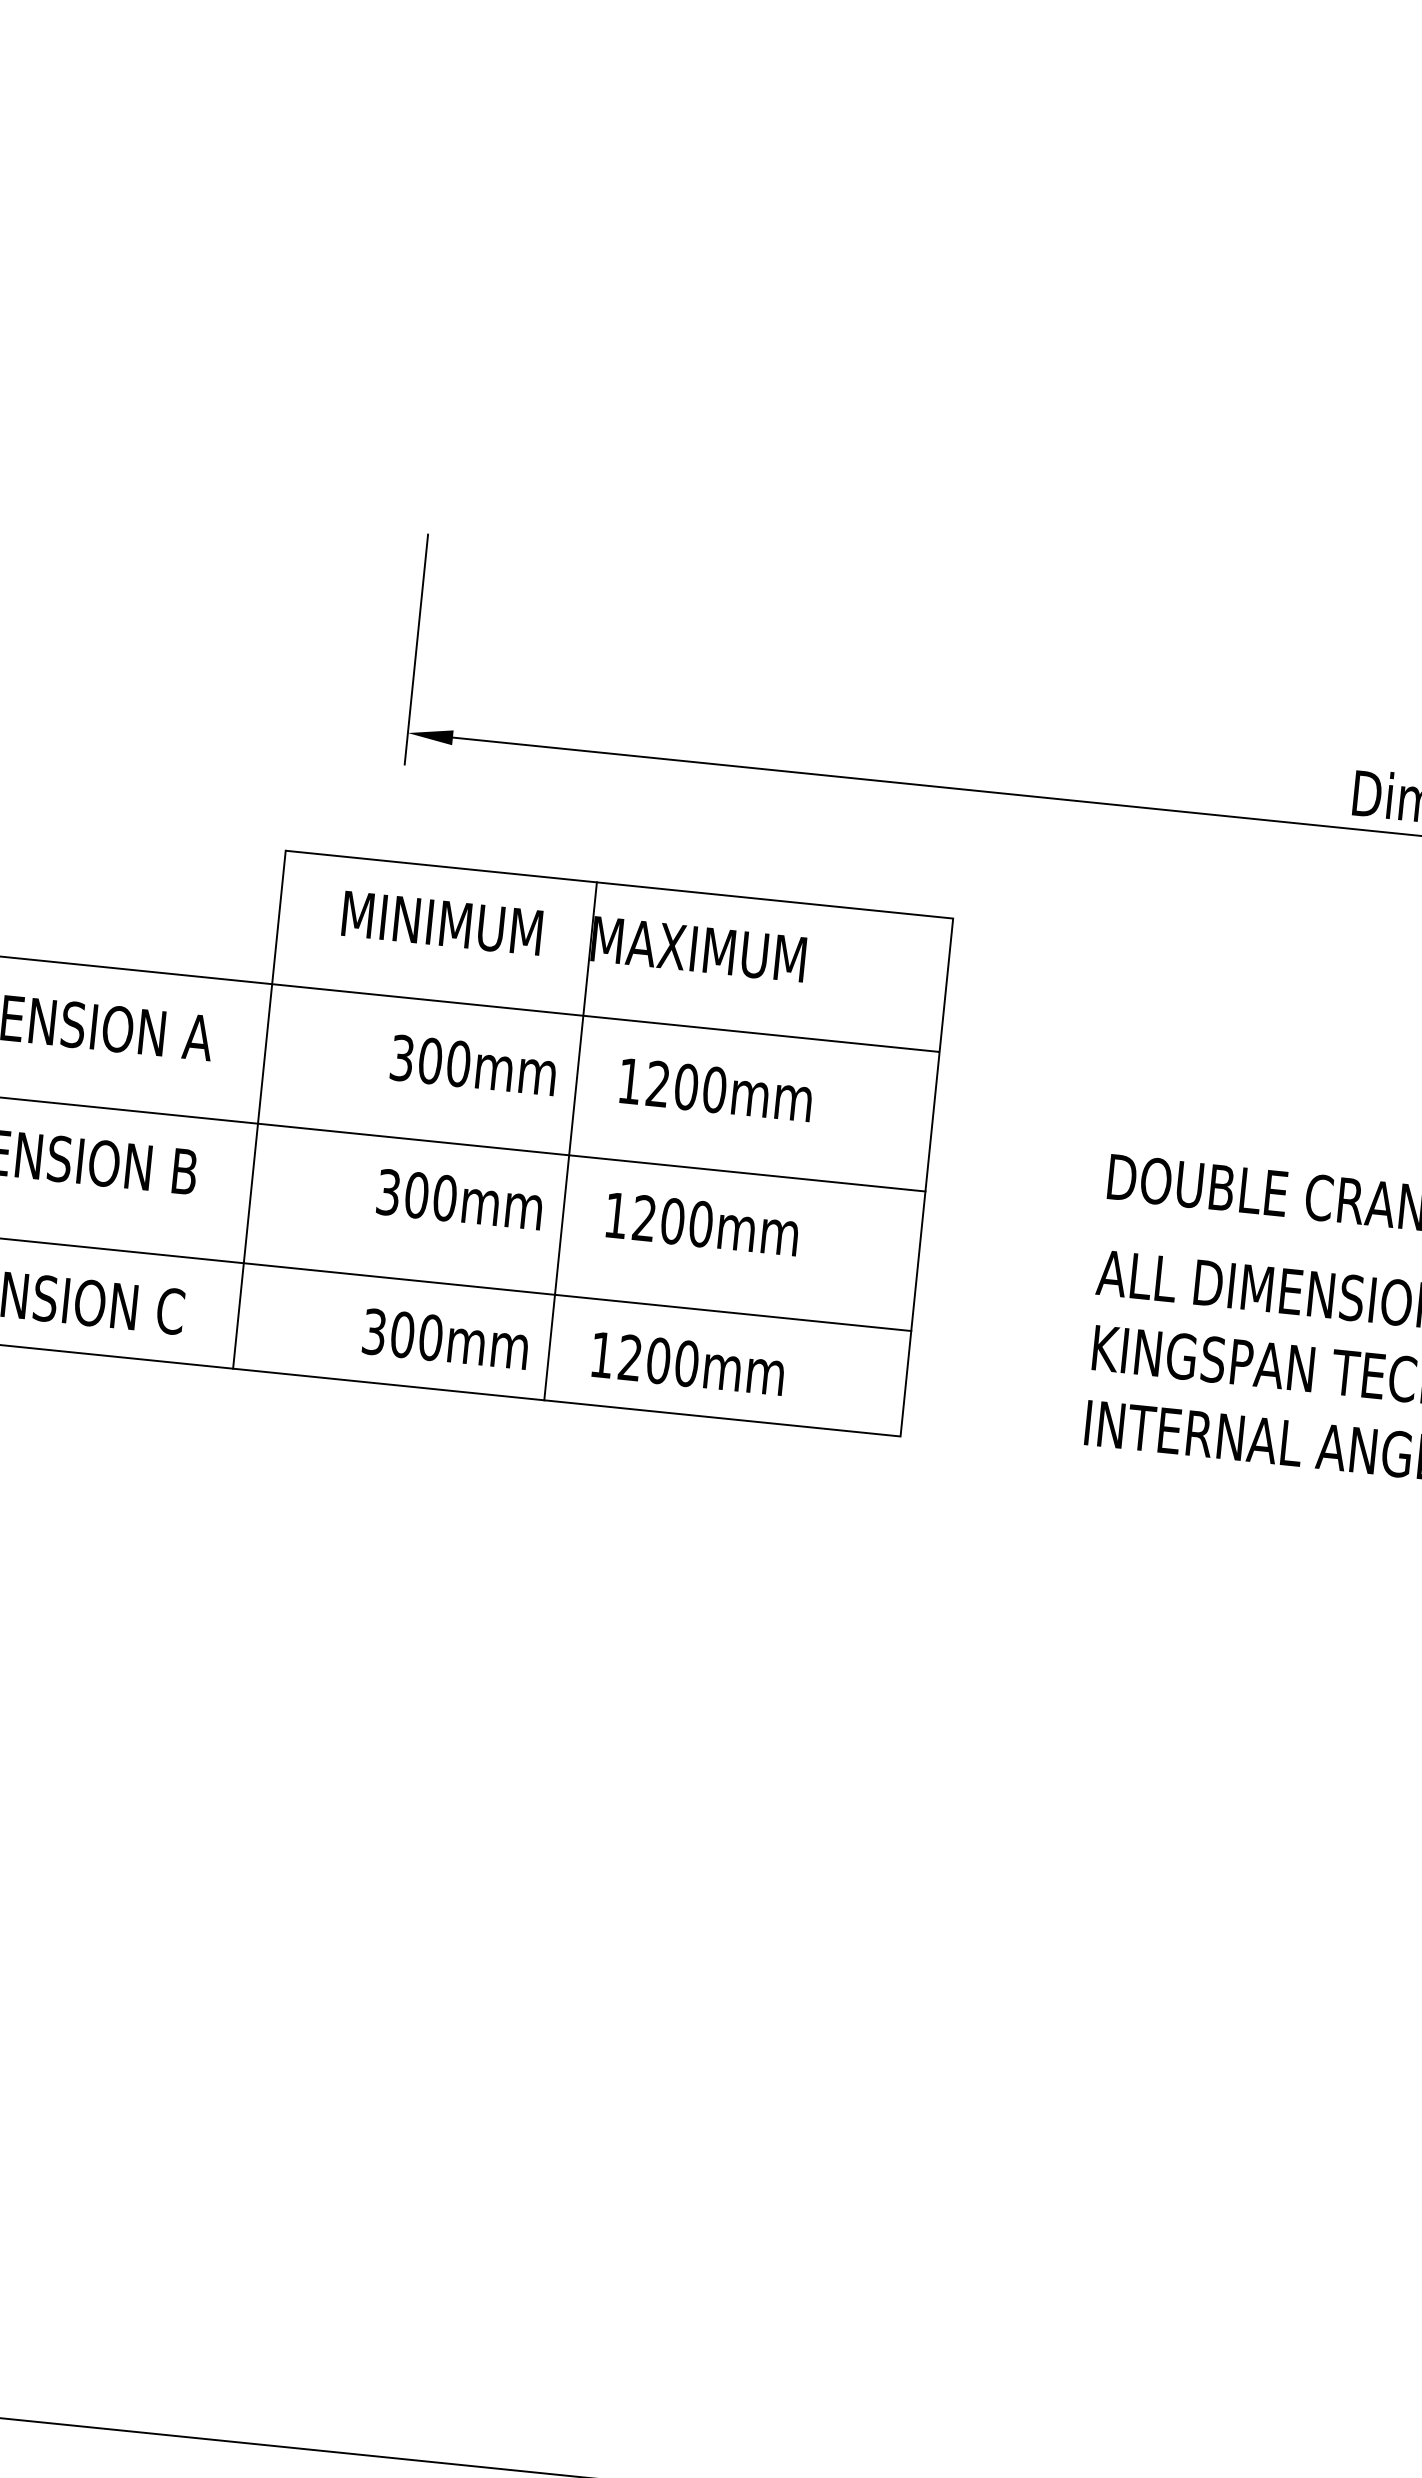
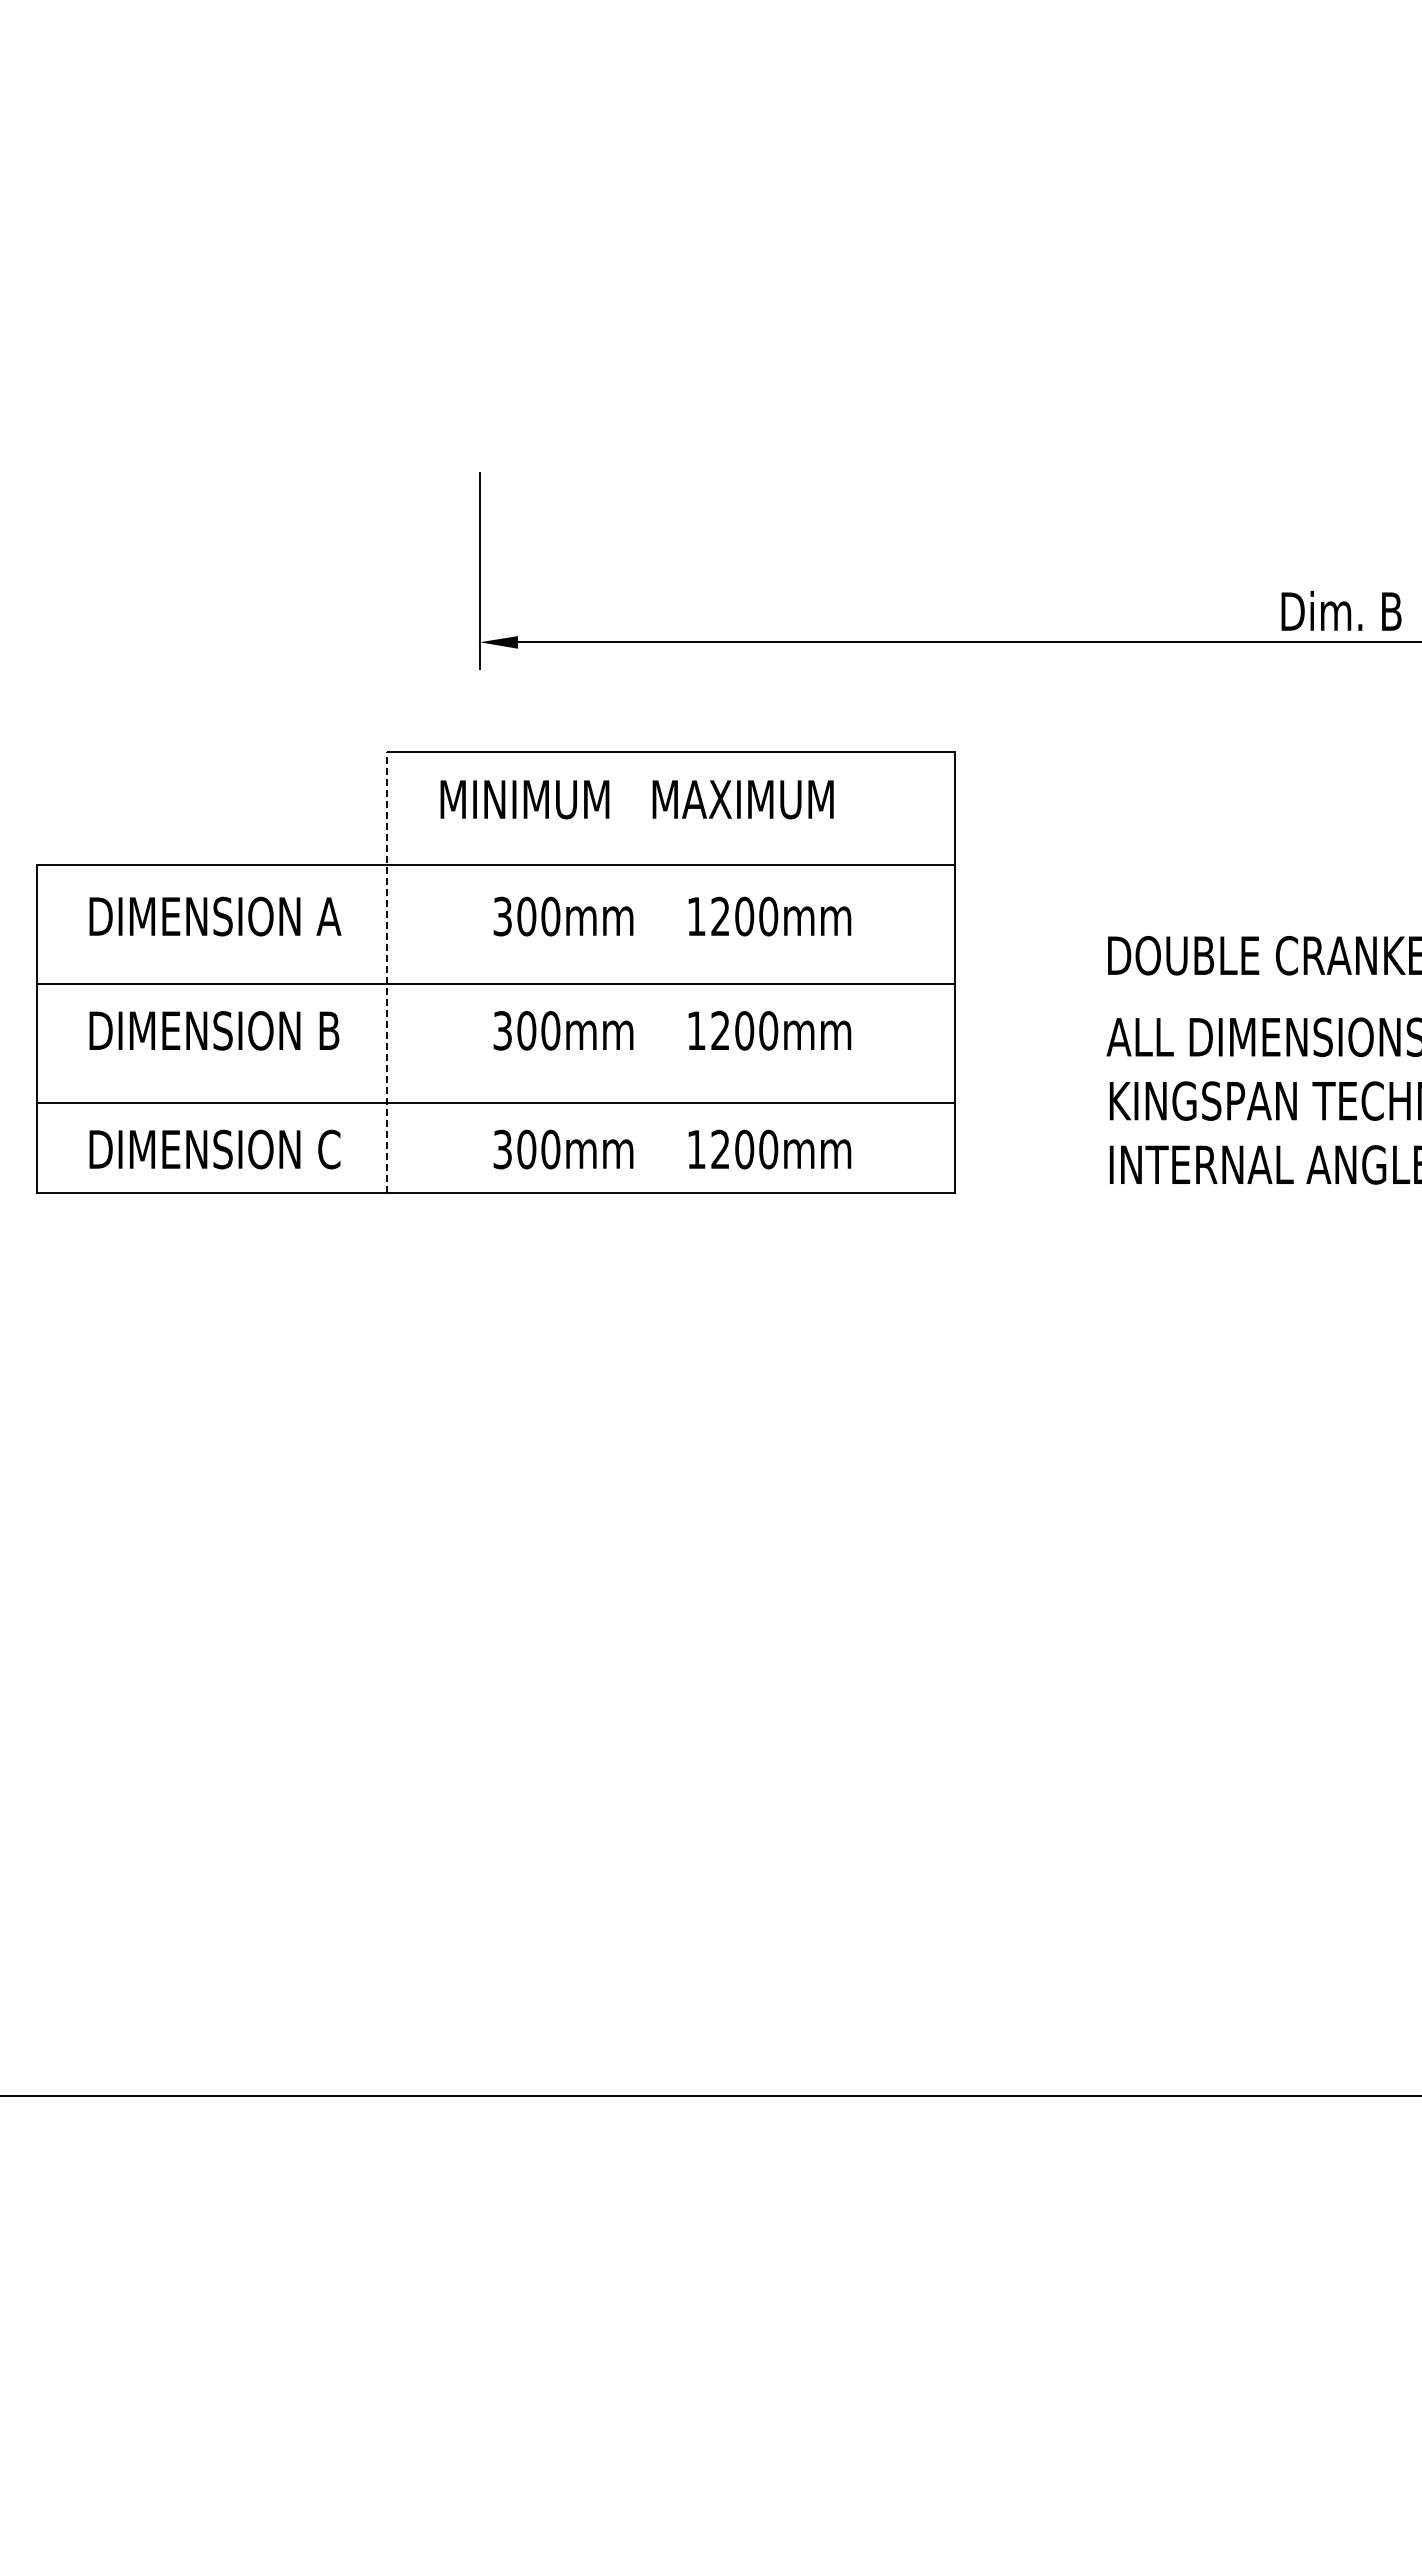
line: (259, 1108) -> (386, 971), solid -> dashed
line: (570, 1140) -> (651, 971), removed

